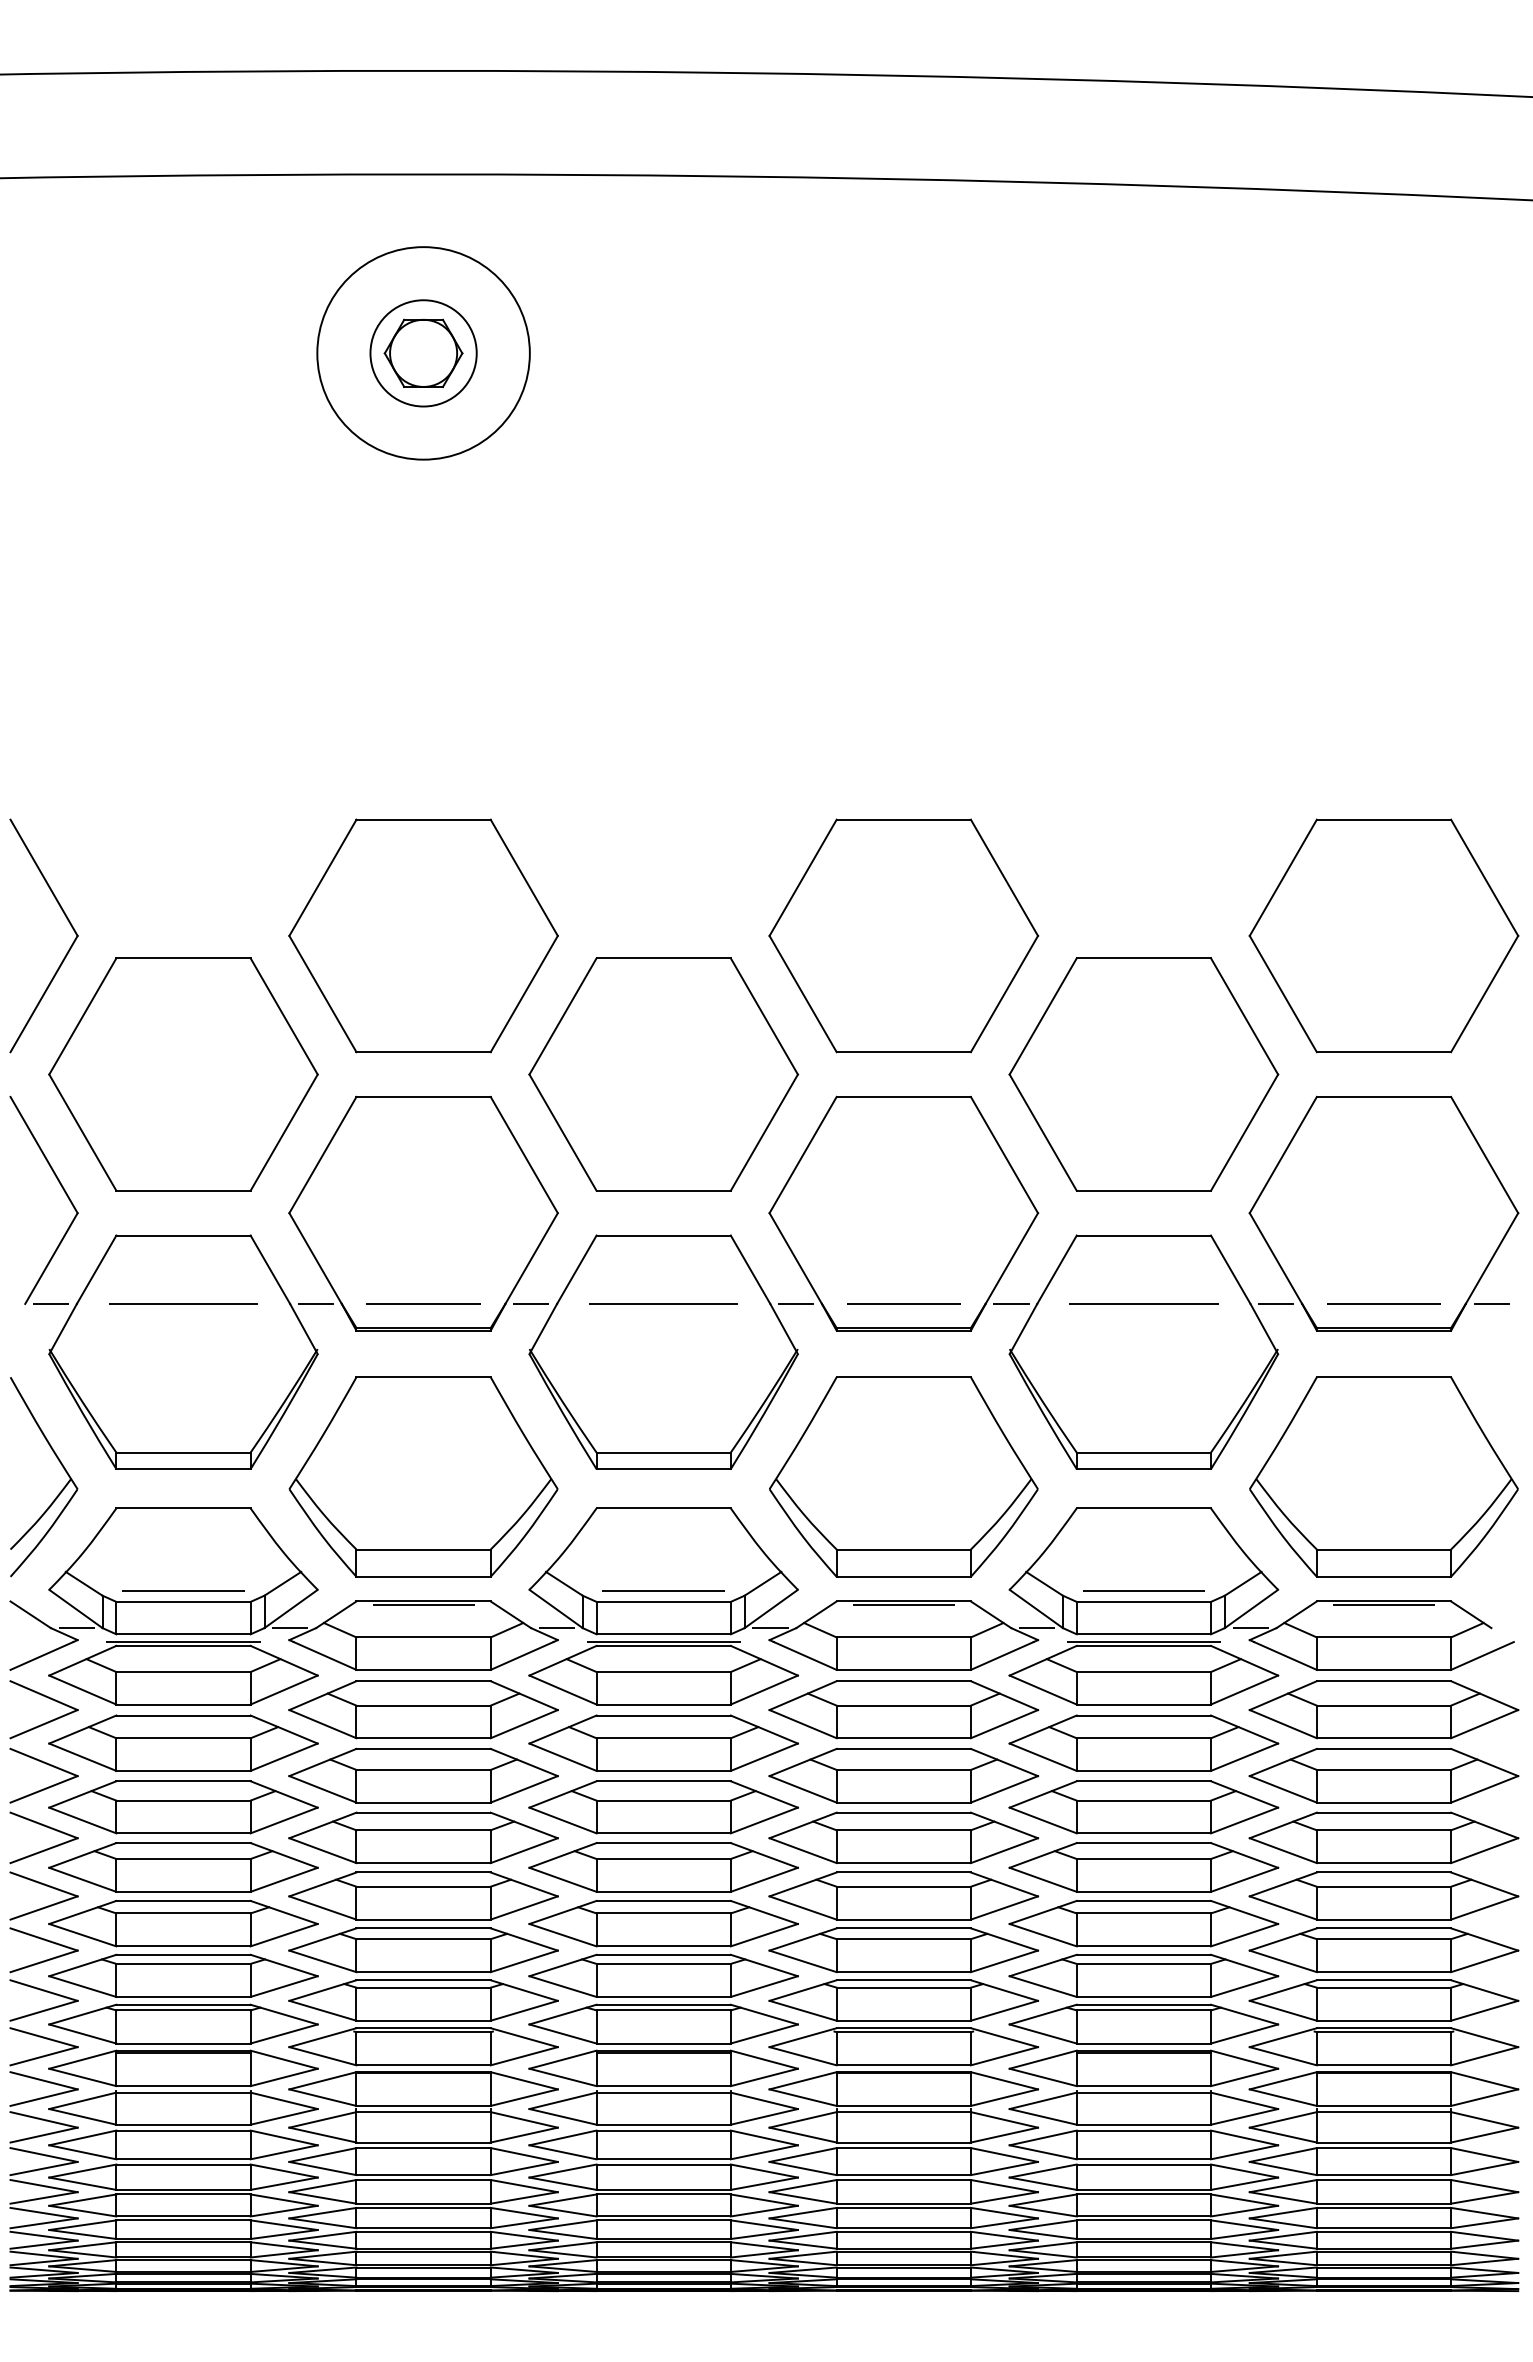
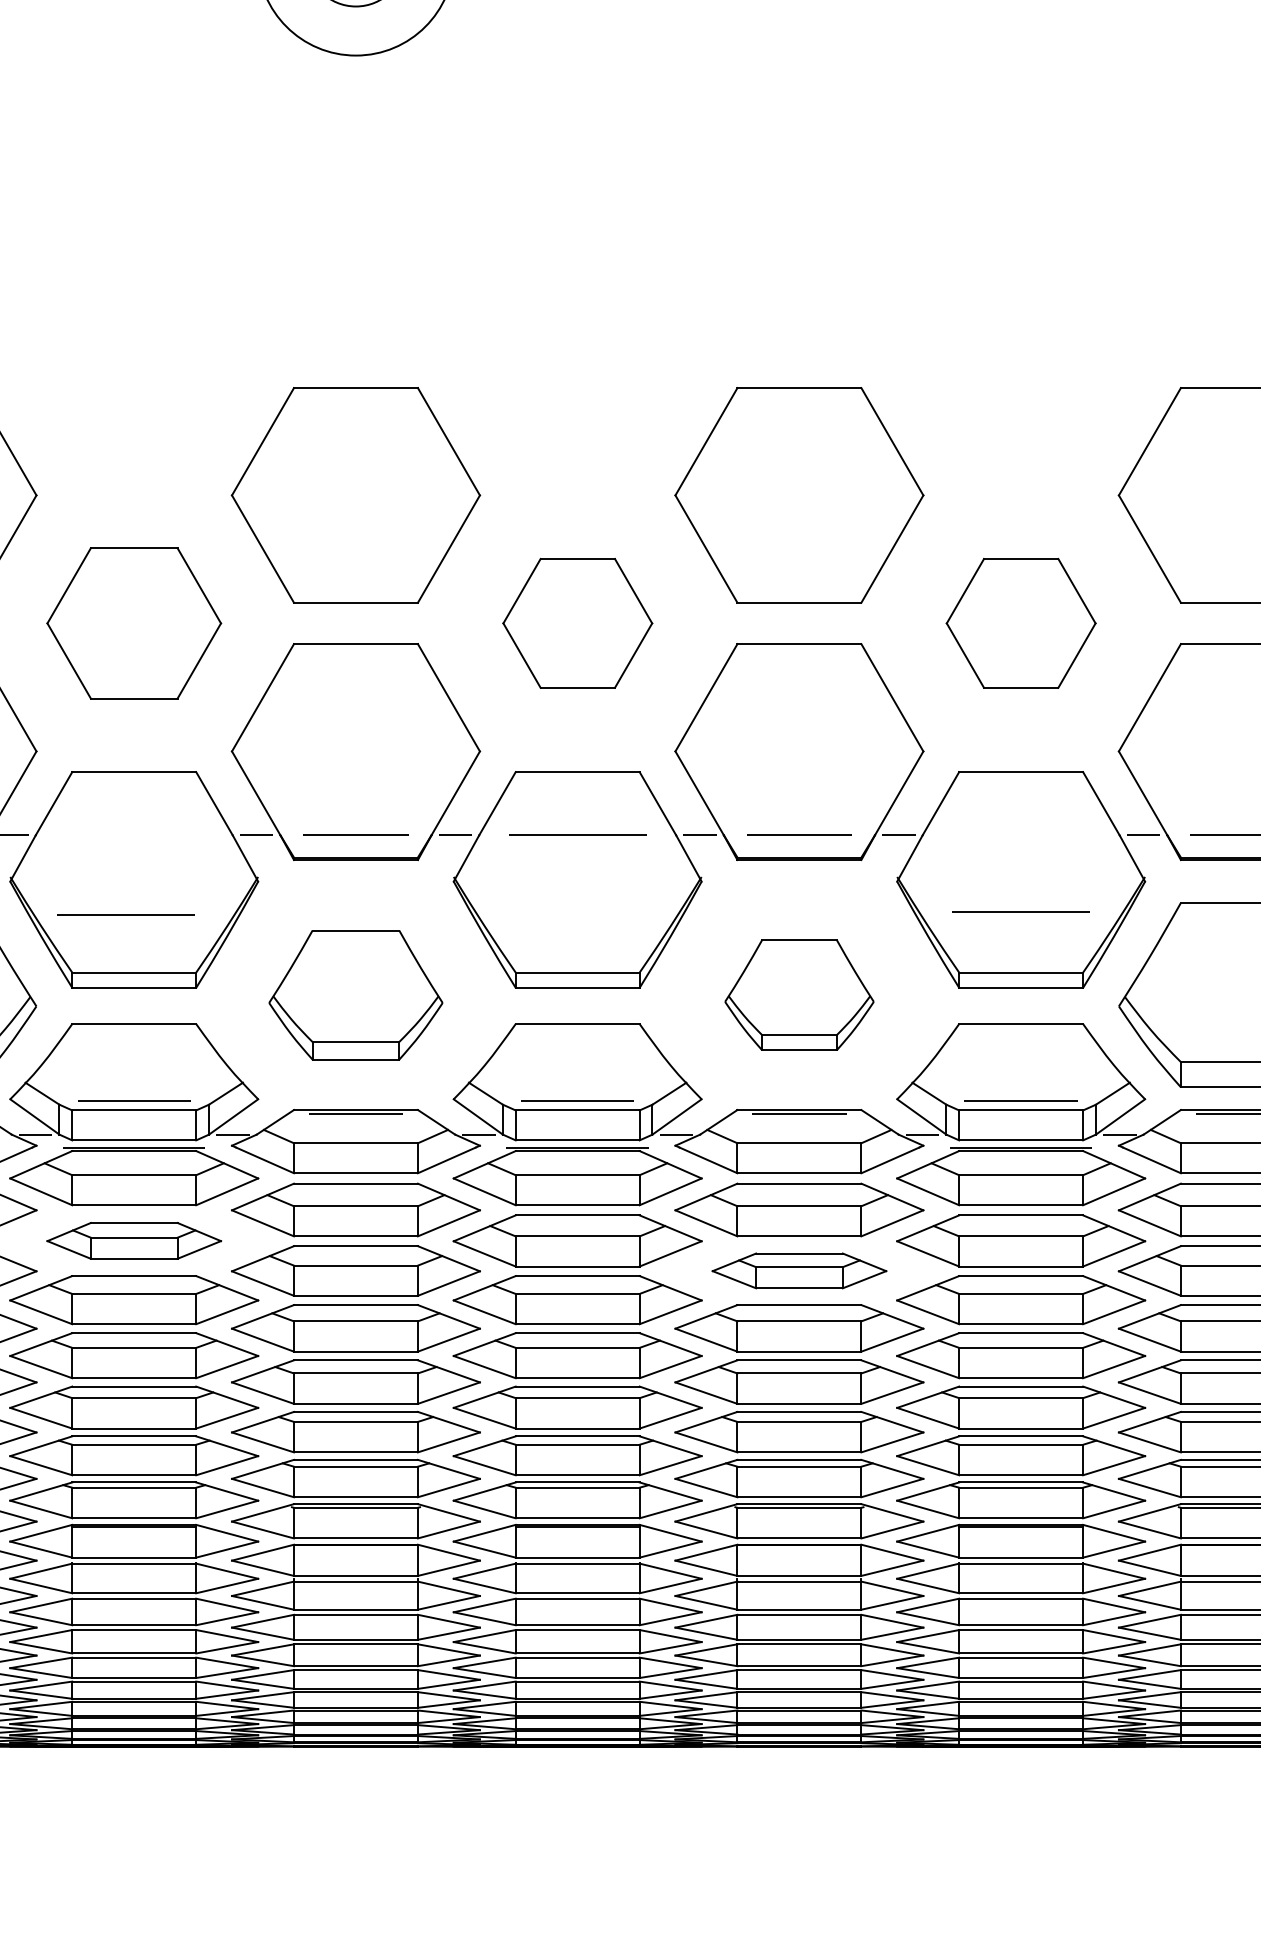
part: (183, 1074) -> (134, 623), size x0.7
part: (663, 1074) -> (577, 623), size x0.6
part: (1143, 1074) -> (1020, 623), size x0.6
line: (183, 1303) -> (125, 914), moved
line: (1143, 1303) -> (1020, 911), moved
part: (423, 1476) -> (355, 994), size x0.7
part: (903, 1476) -> (799, 994), size x0.6
part: (183, 1742) -> (134, 1240), size x0.7
part: (903, 1775) -> (799, 1270), size x0.7

